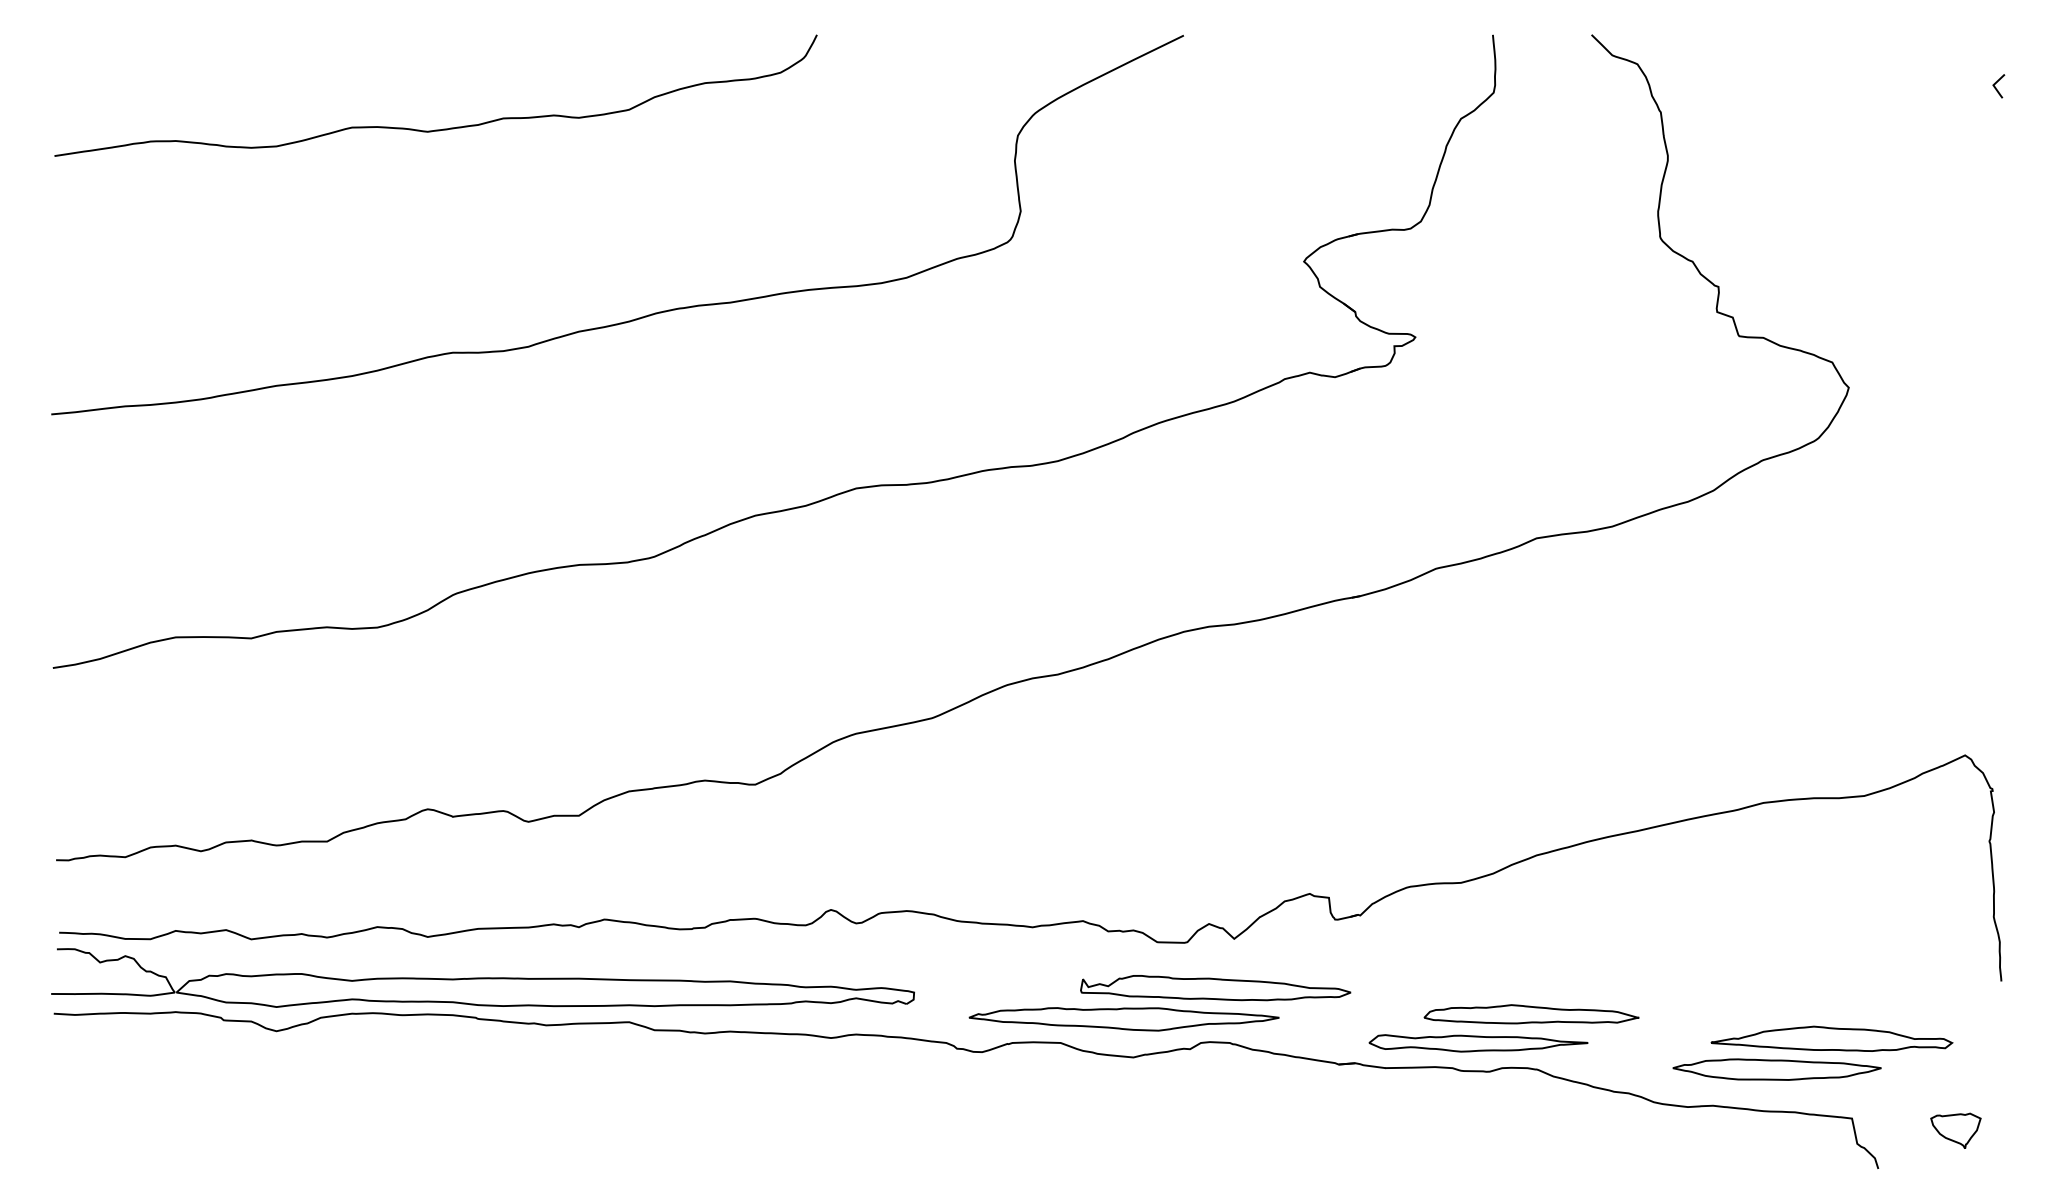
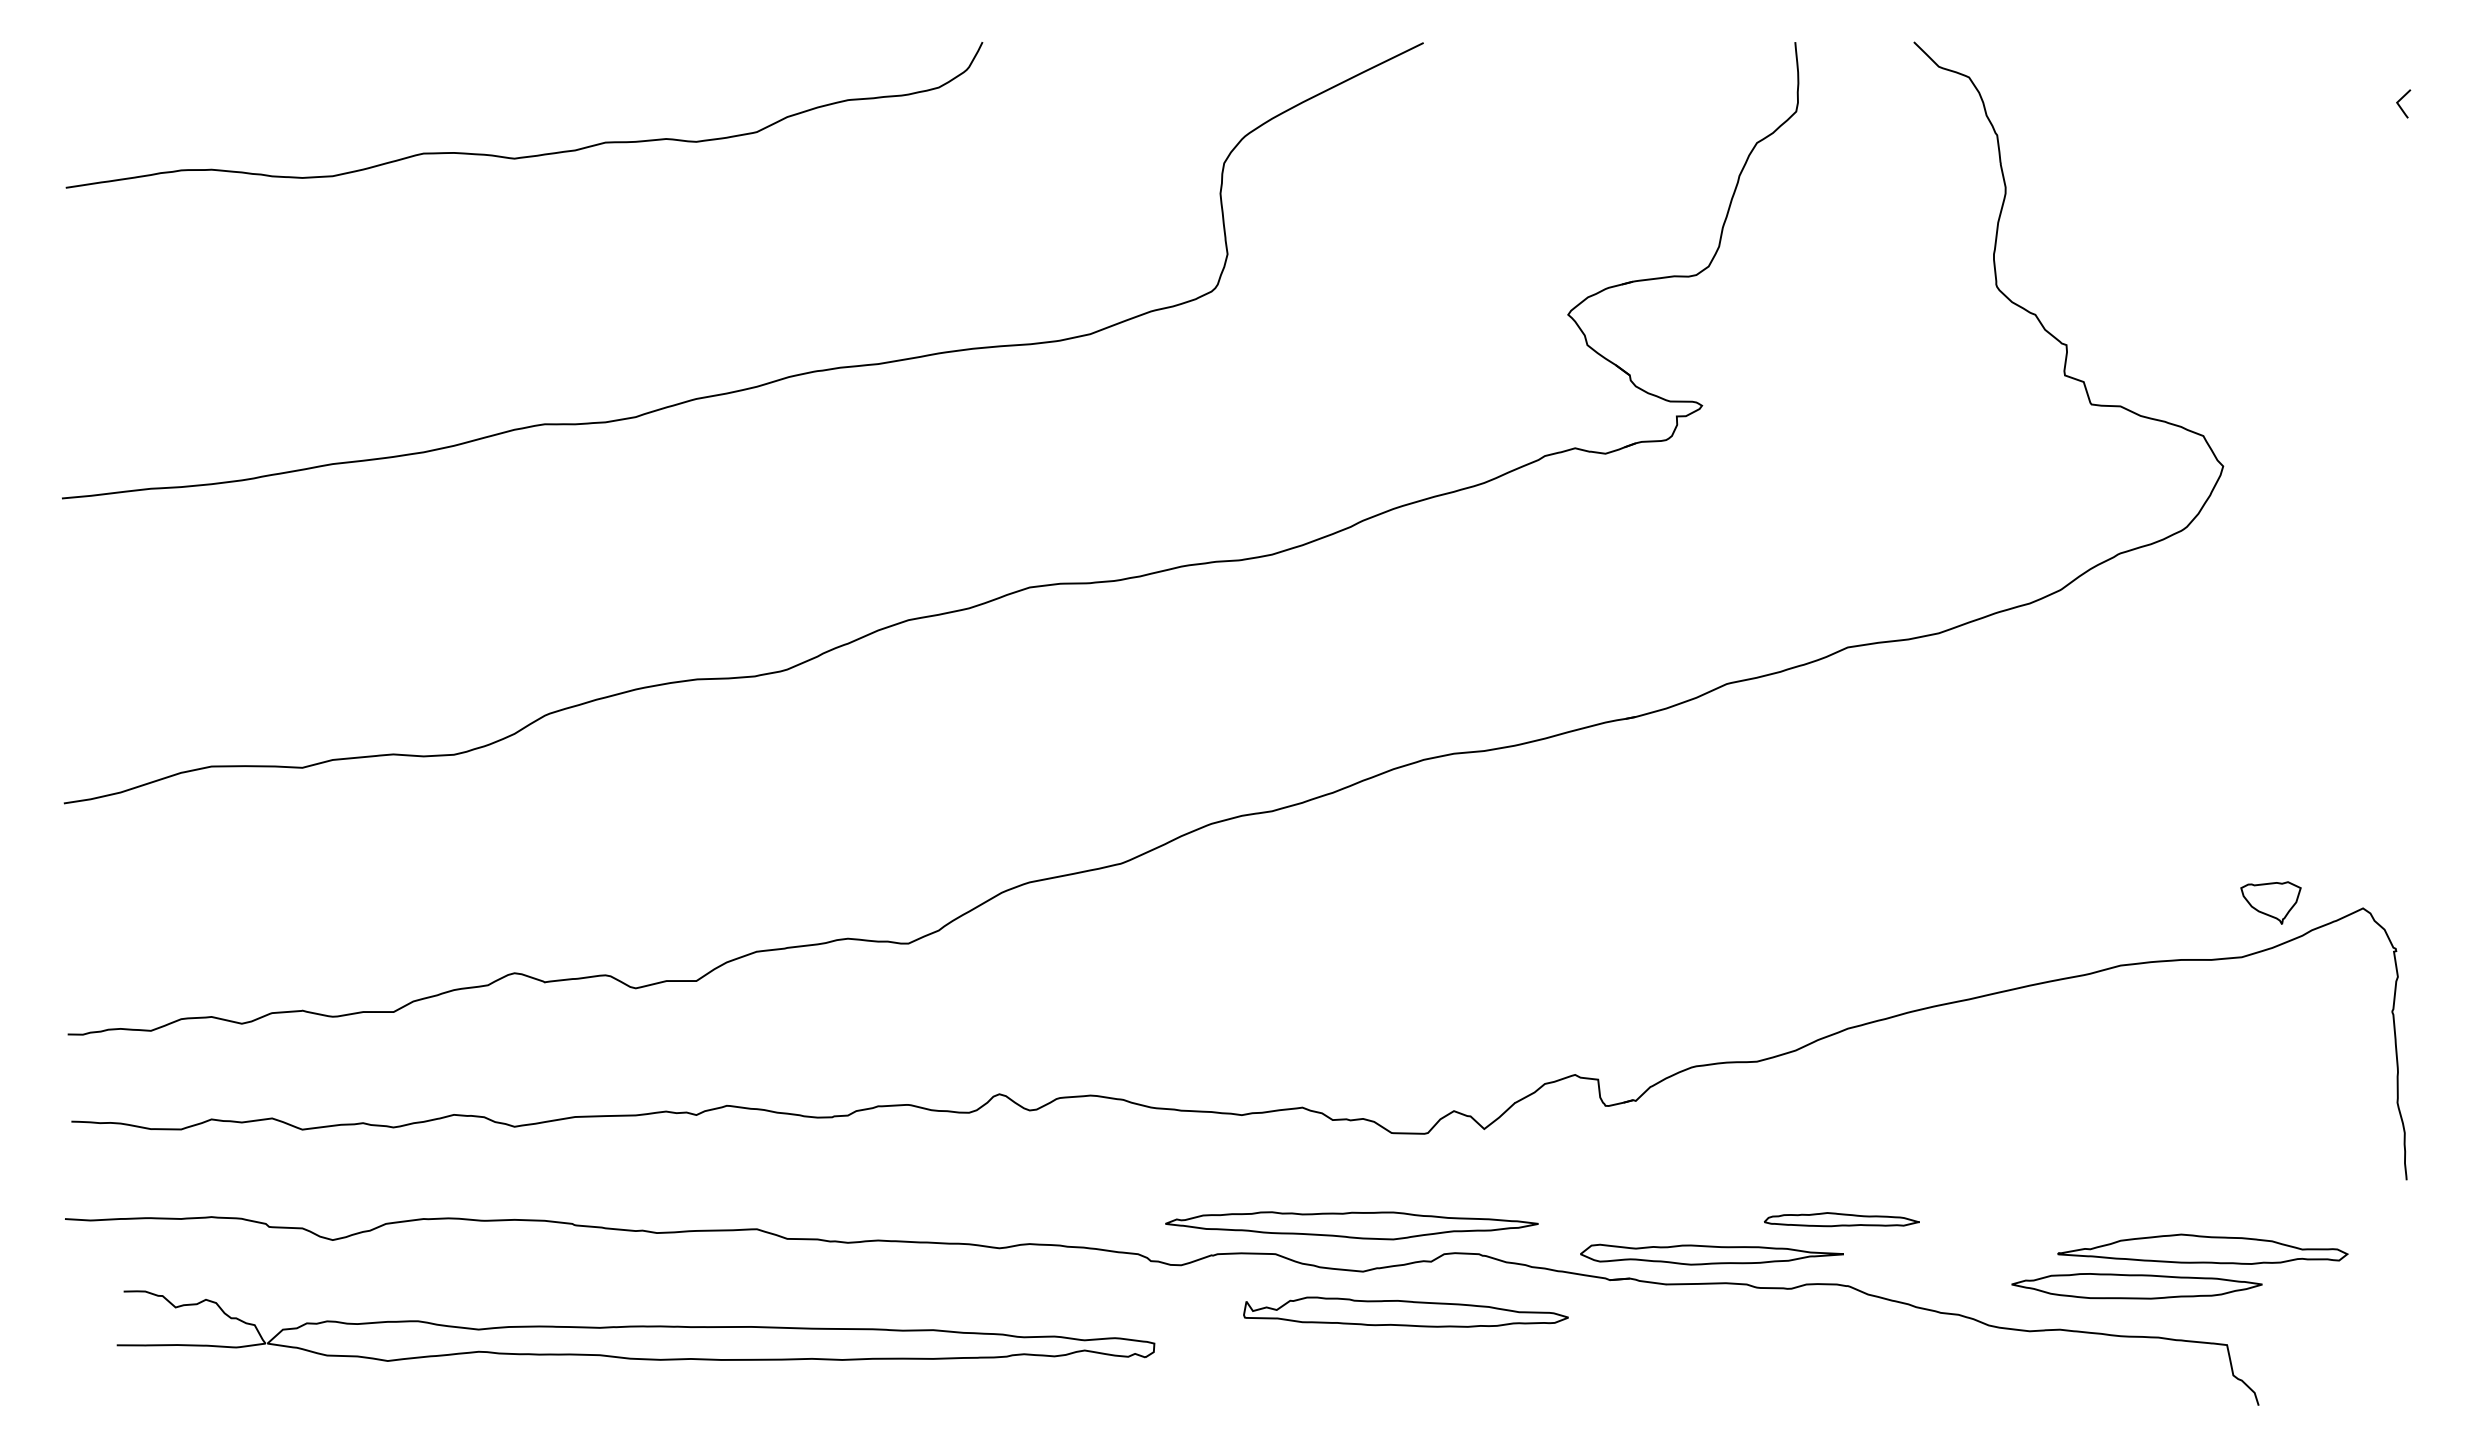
part: (482, 977) -> (635, 1325), moved
part: (1215, 987) -> (1405, 1311), moved
part: (1531, 1014) -> (1841, 1219), size x0.6
part: (1478, 1043) -> (1711, 1254), moved
part: (1955, 1130) -> (2270, 902), moved

